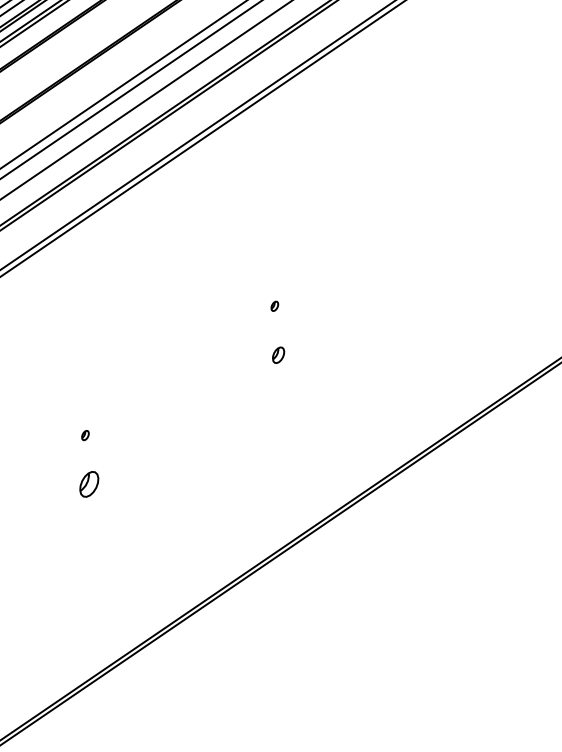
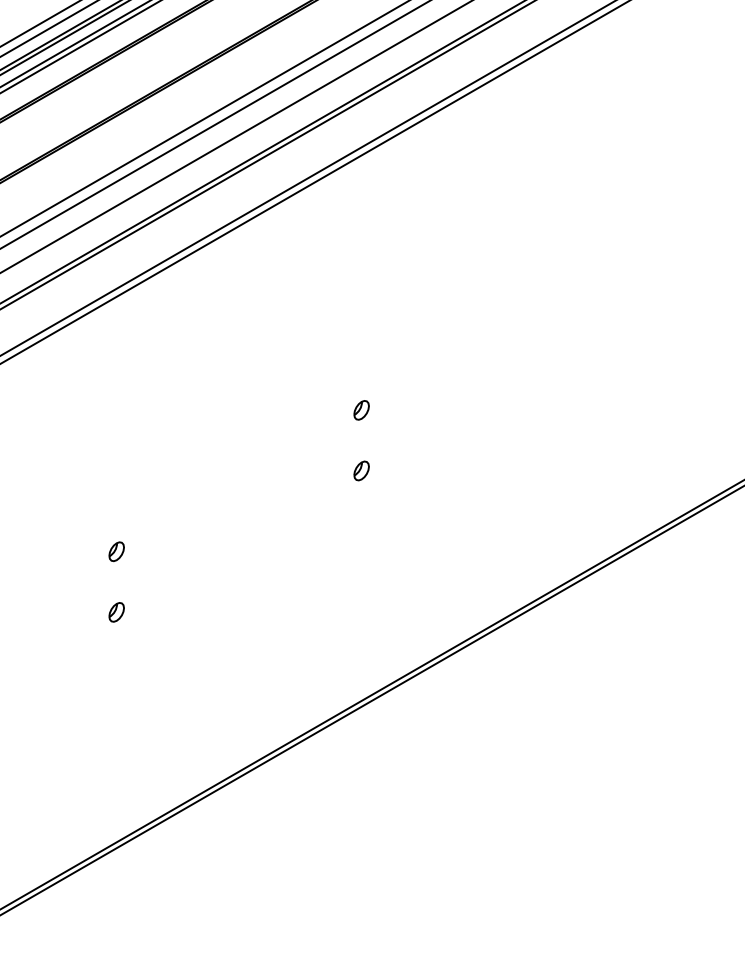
part: (274, 306) -> (361, 410), size x1.67
part: (85, 435) -> (116, 551), size x1.67
part: (89, 484) -> (116, 612), size x0.62

